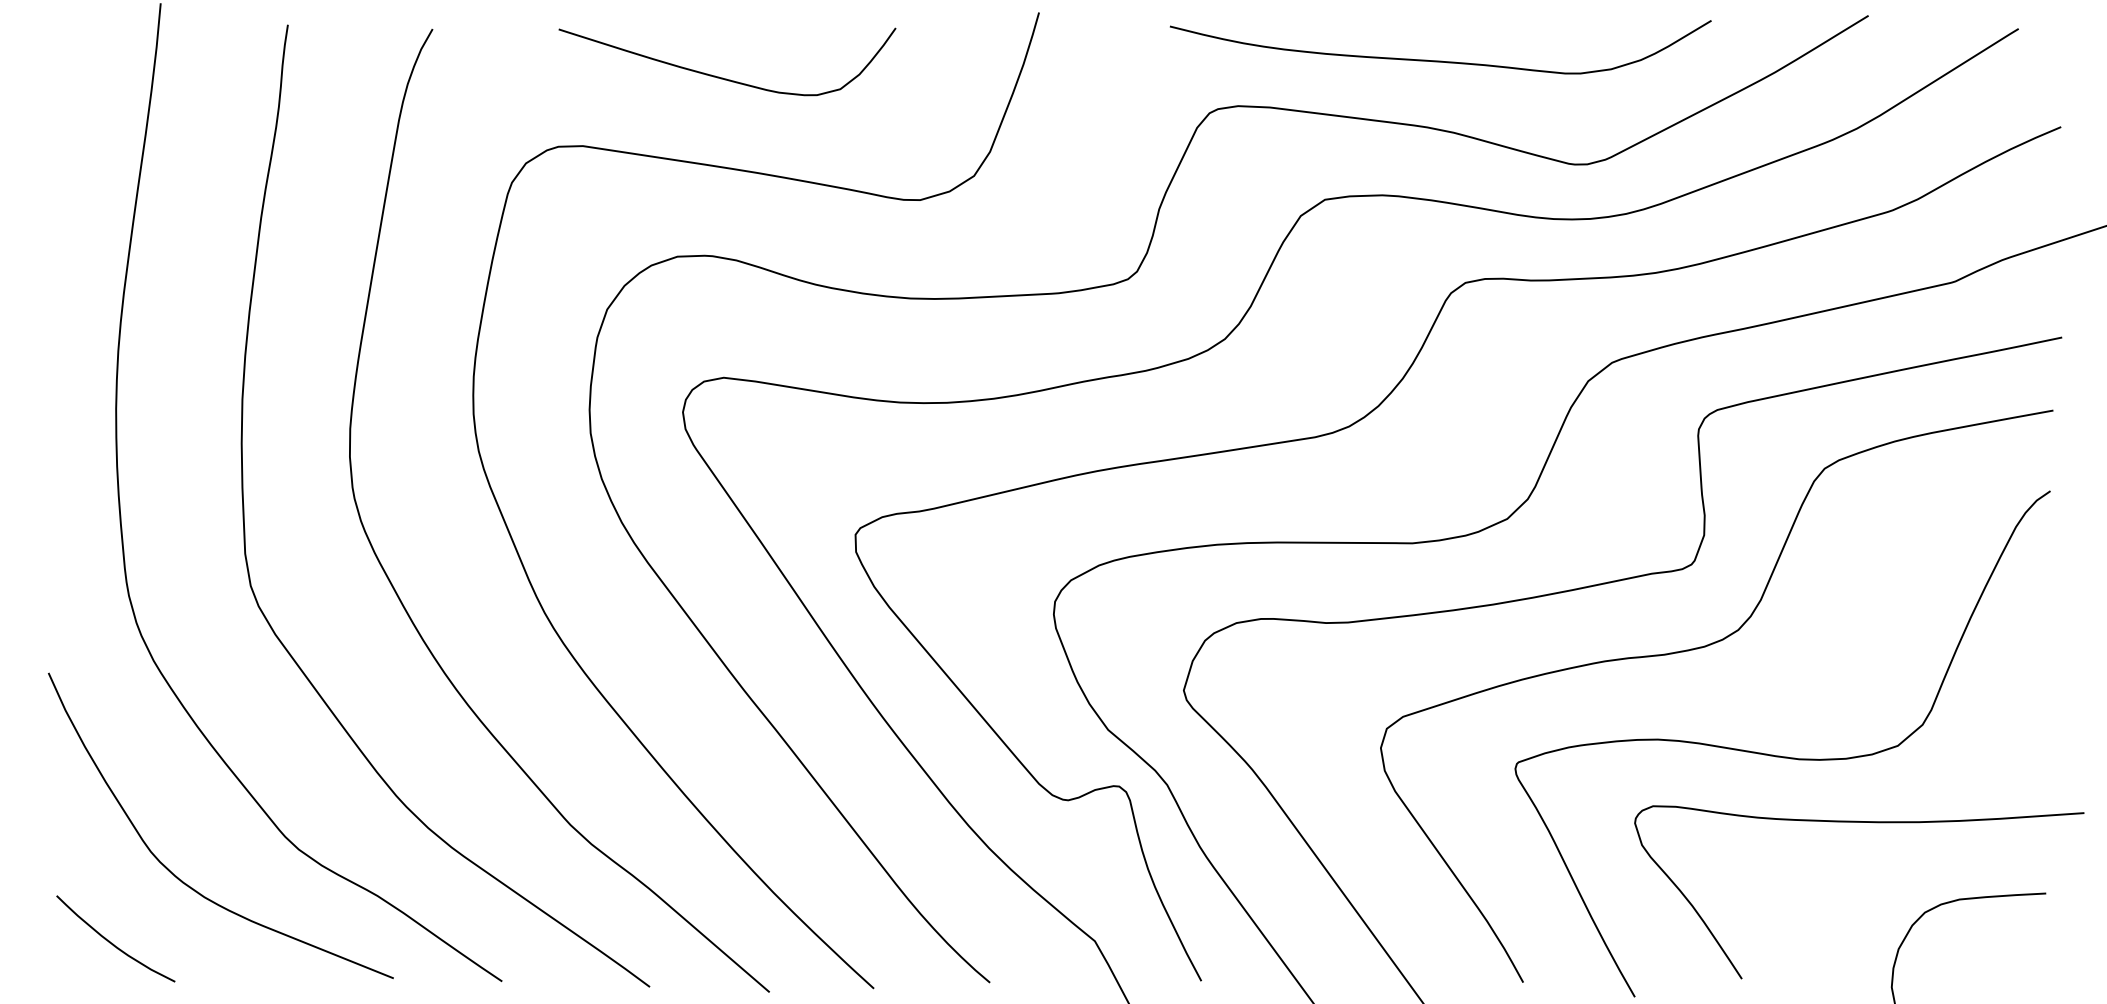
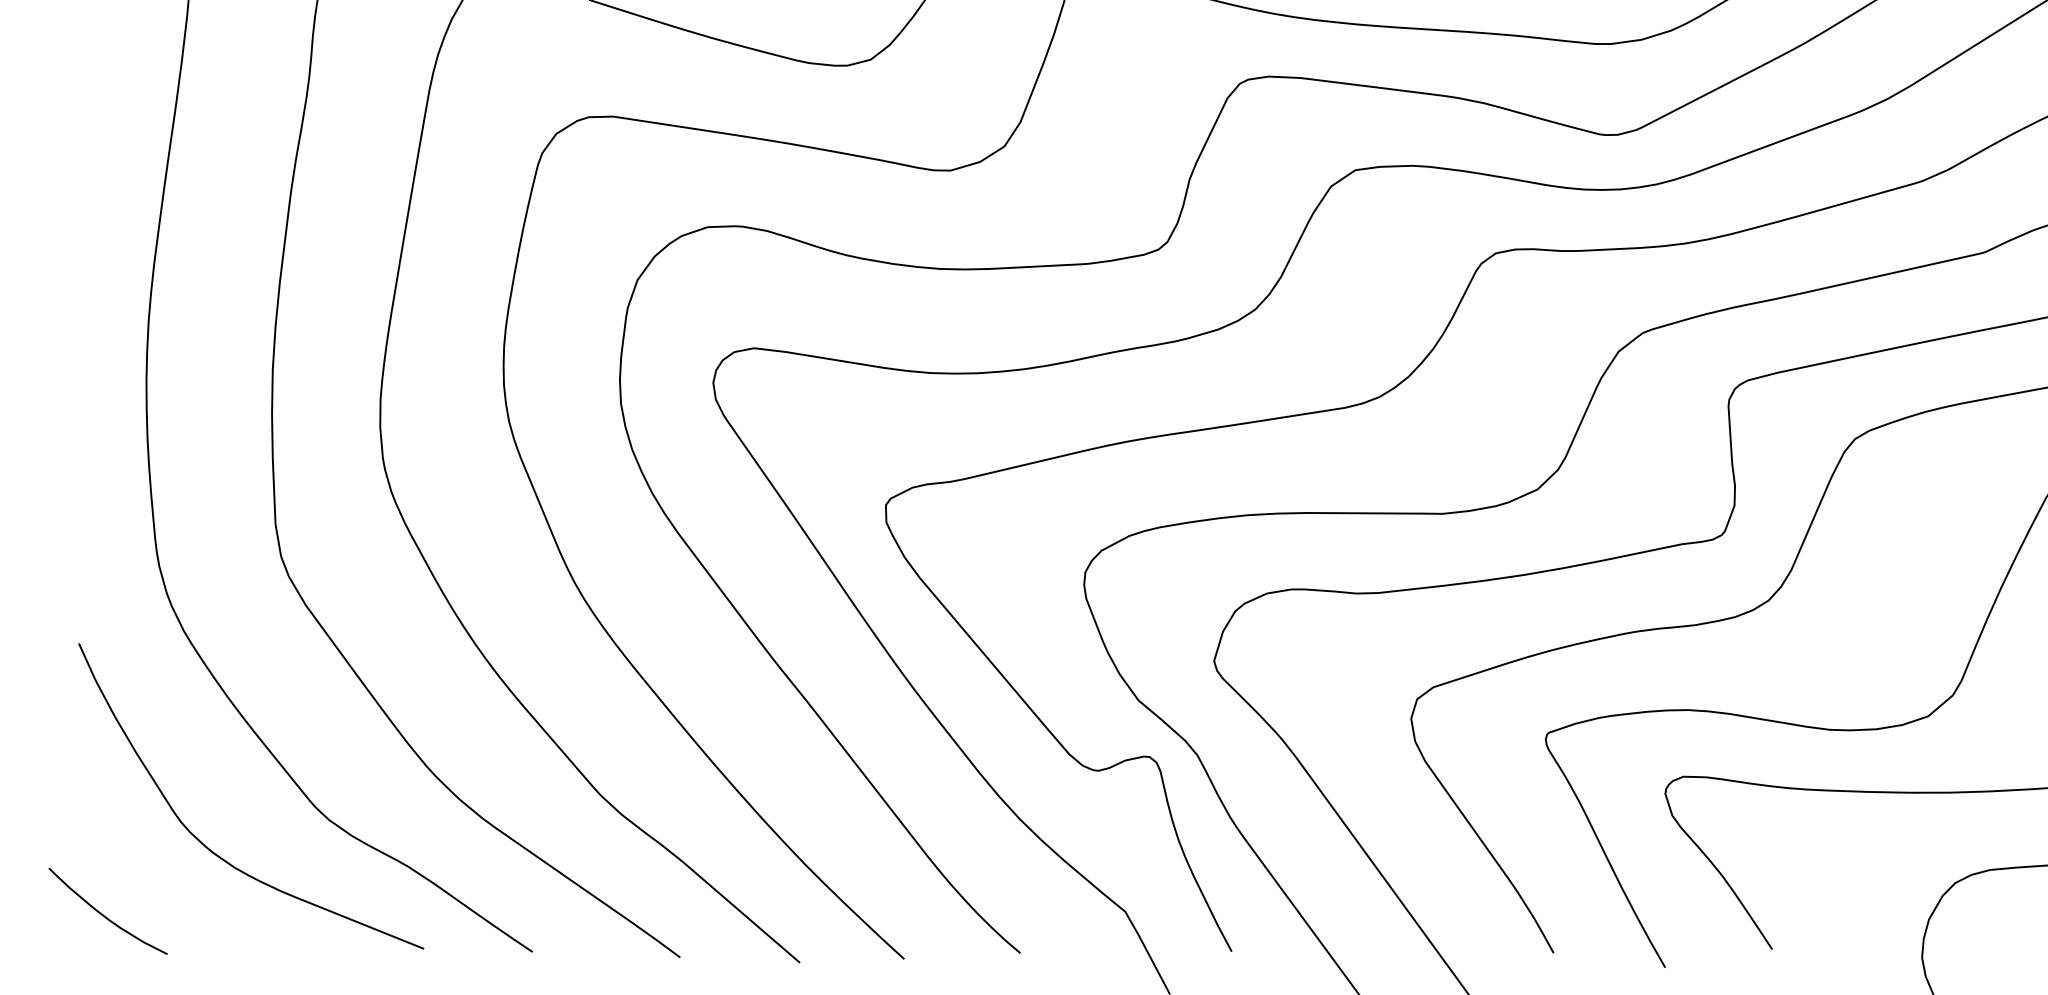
curve: (113, 943) -> (105, 915), moved

